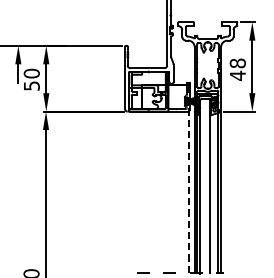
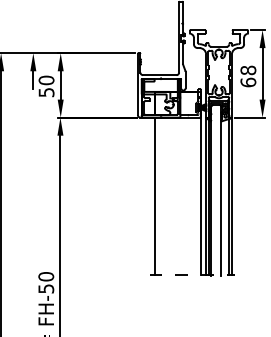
text: (237, 75) -> (248, 82), 48 -> 68
line: (188, 178) -> (200, 183), dashed -> solid
line: (142, 192) -> (154, 196), added

